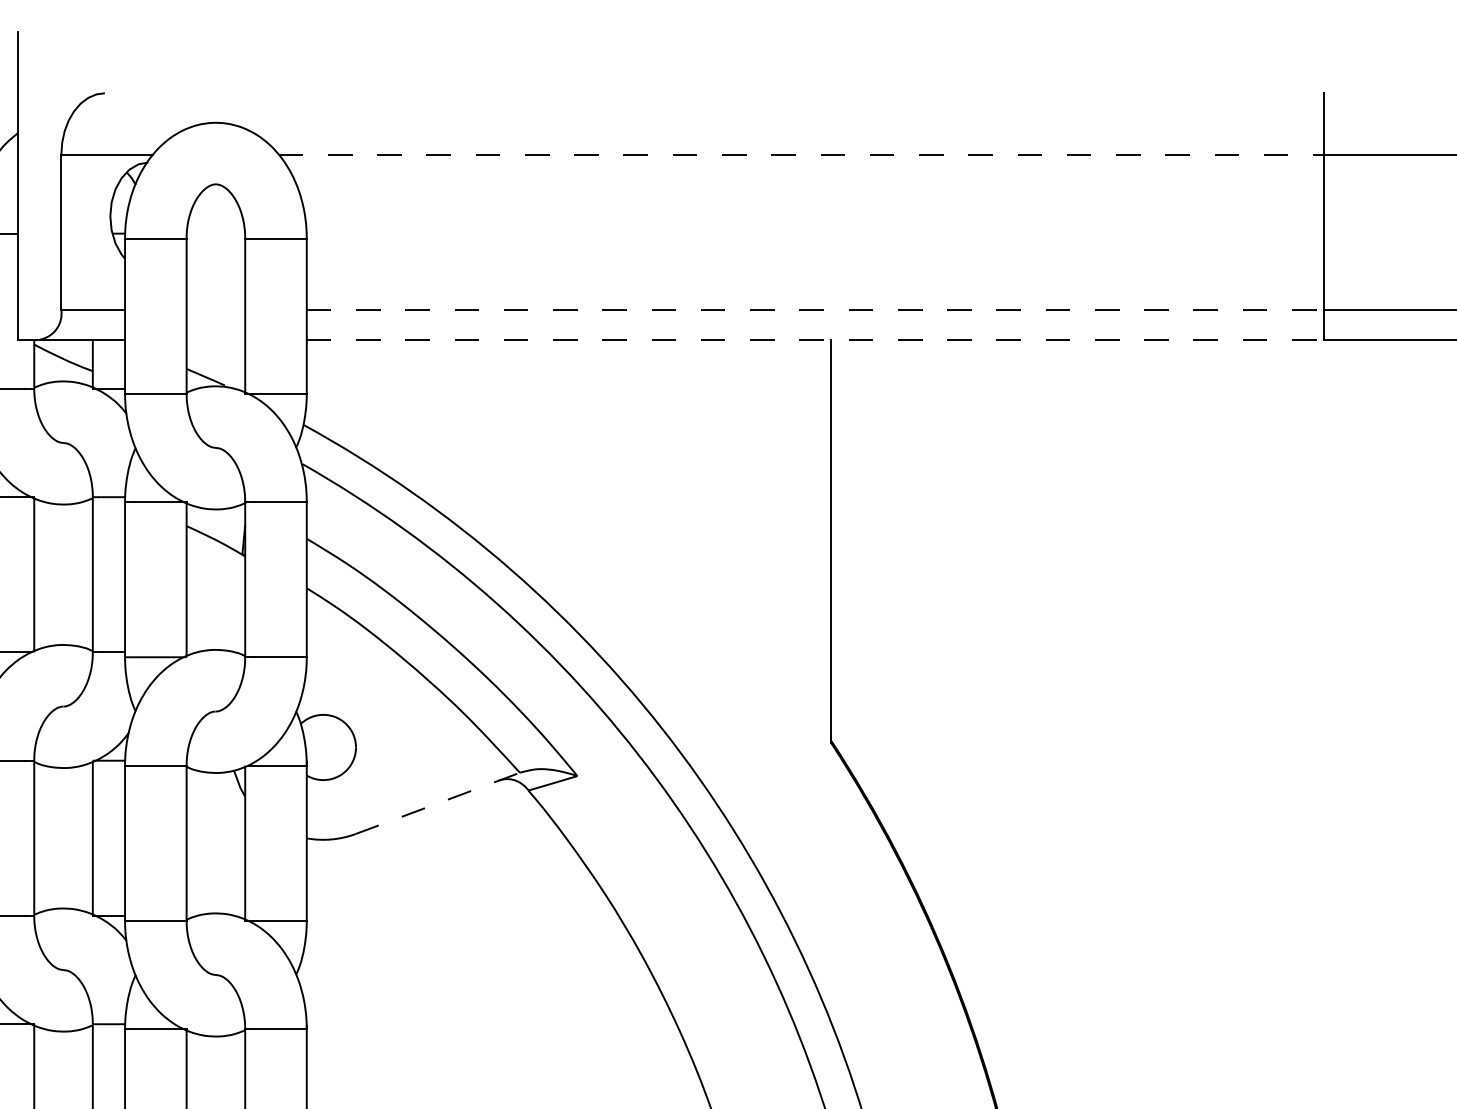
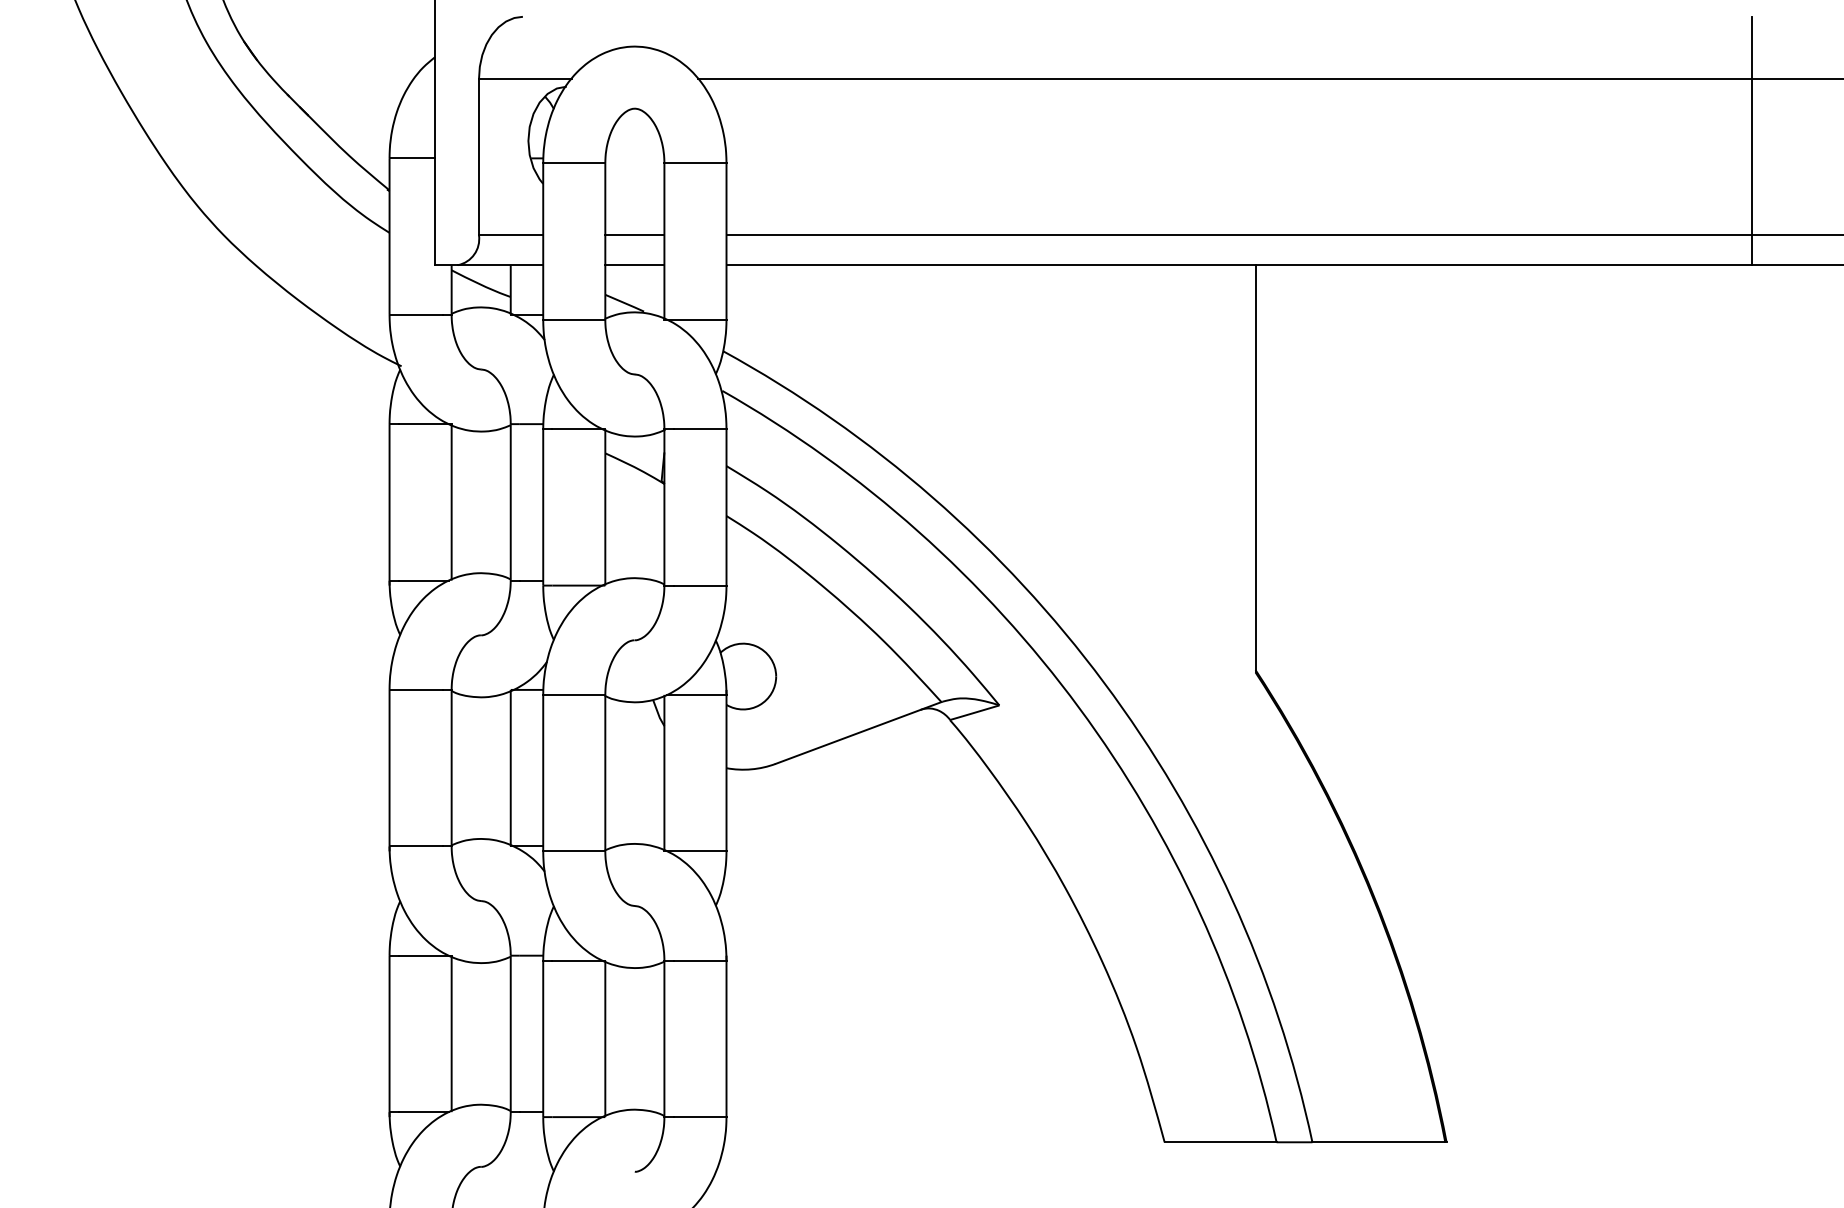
line: (801, 154) -> (1225, 78), dashed -> solid
line: (215, 310) -> (634, 235), added
line: (815, 310) -> (1239, 235), dashed -> solid
line: (215, 339) -> (634, 265), added
line: (815, 339) -> (1239, 265), dashed -> solid
line: (438, 802) -> (859, 732), dashed -> solid

